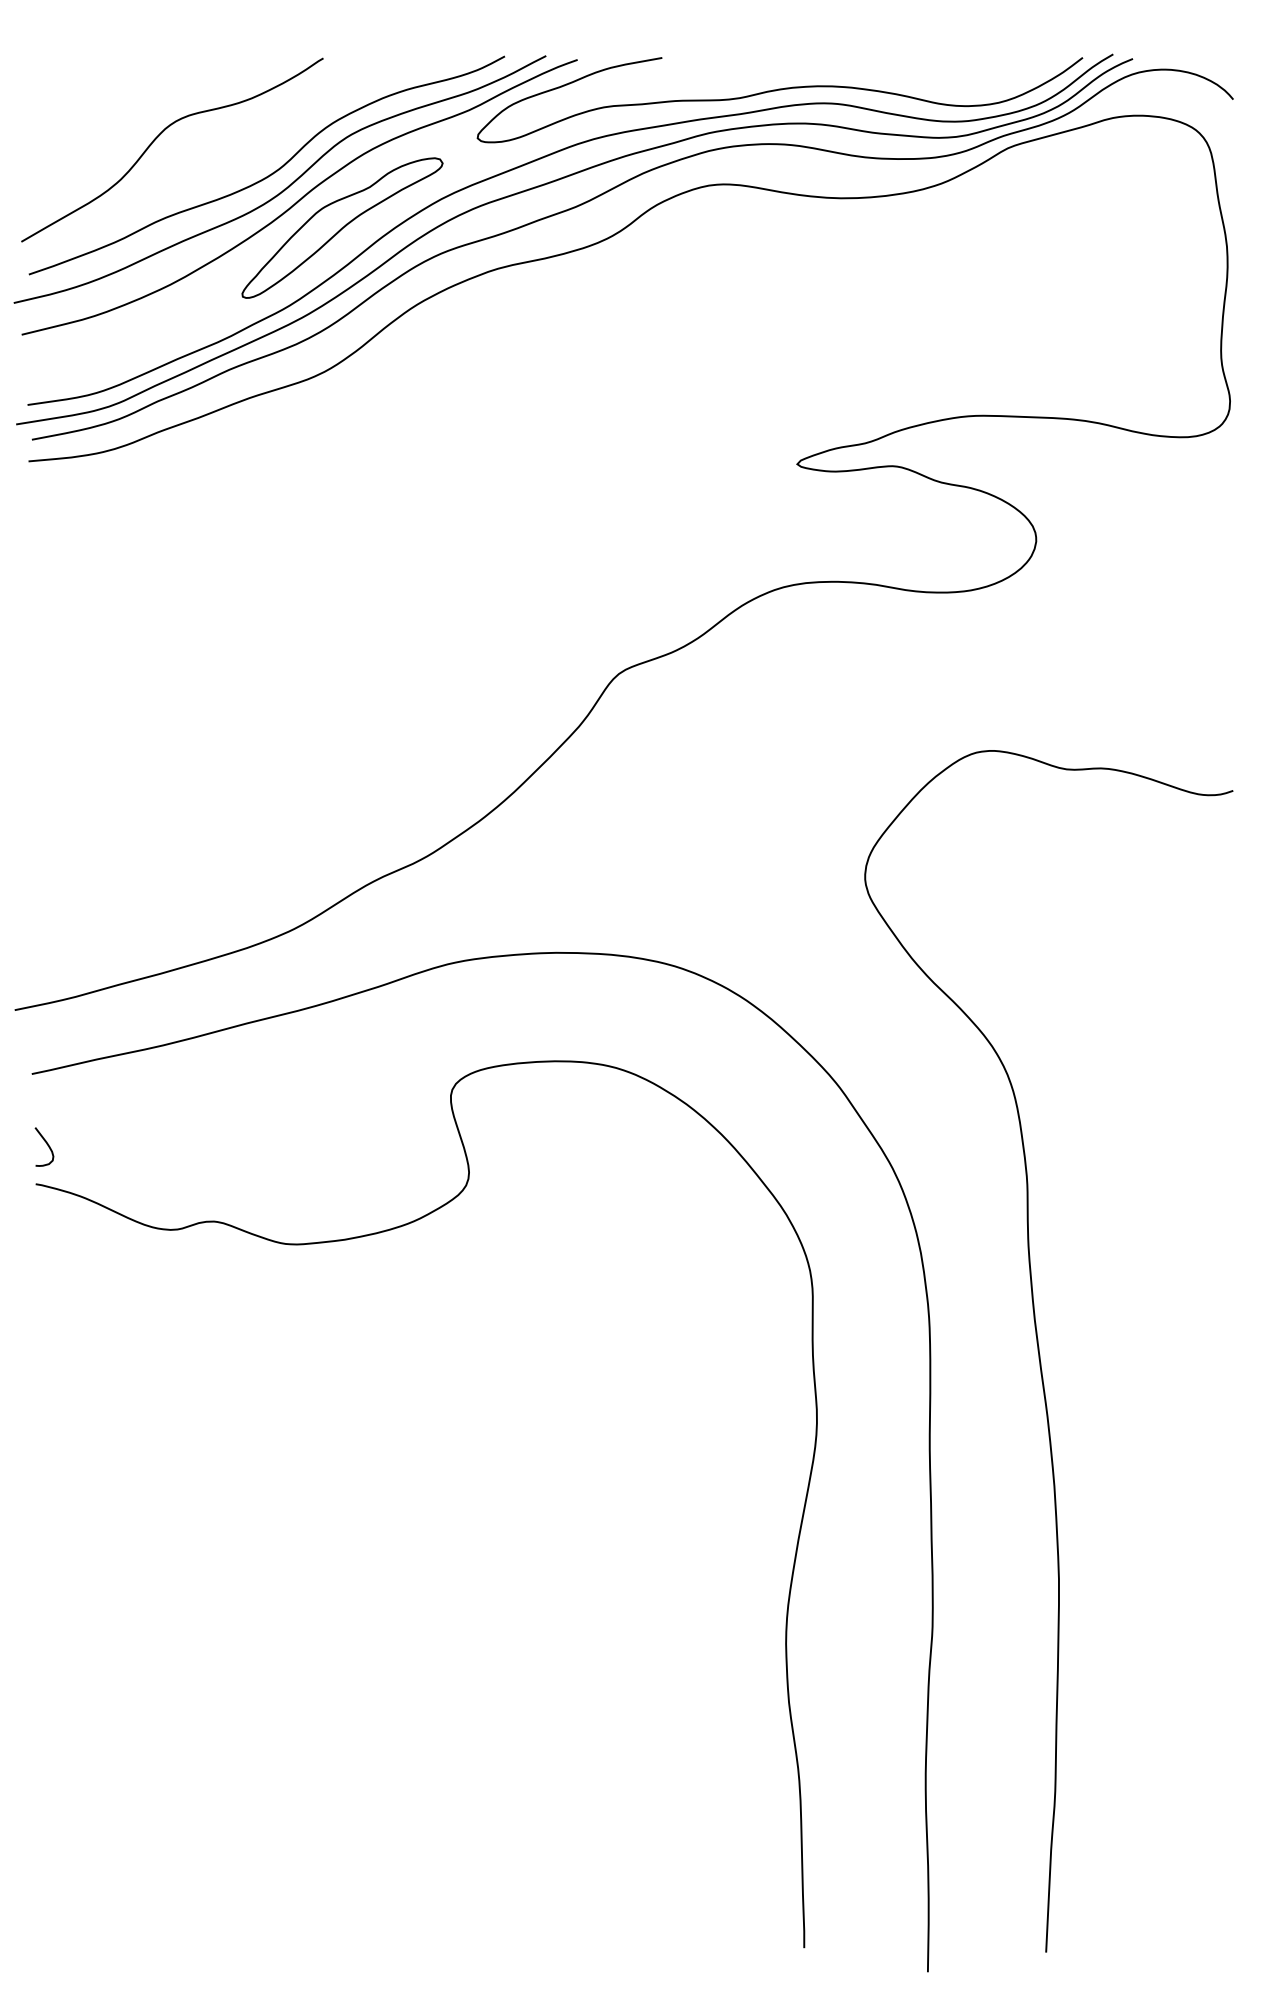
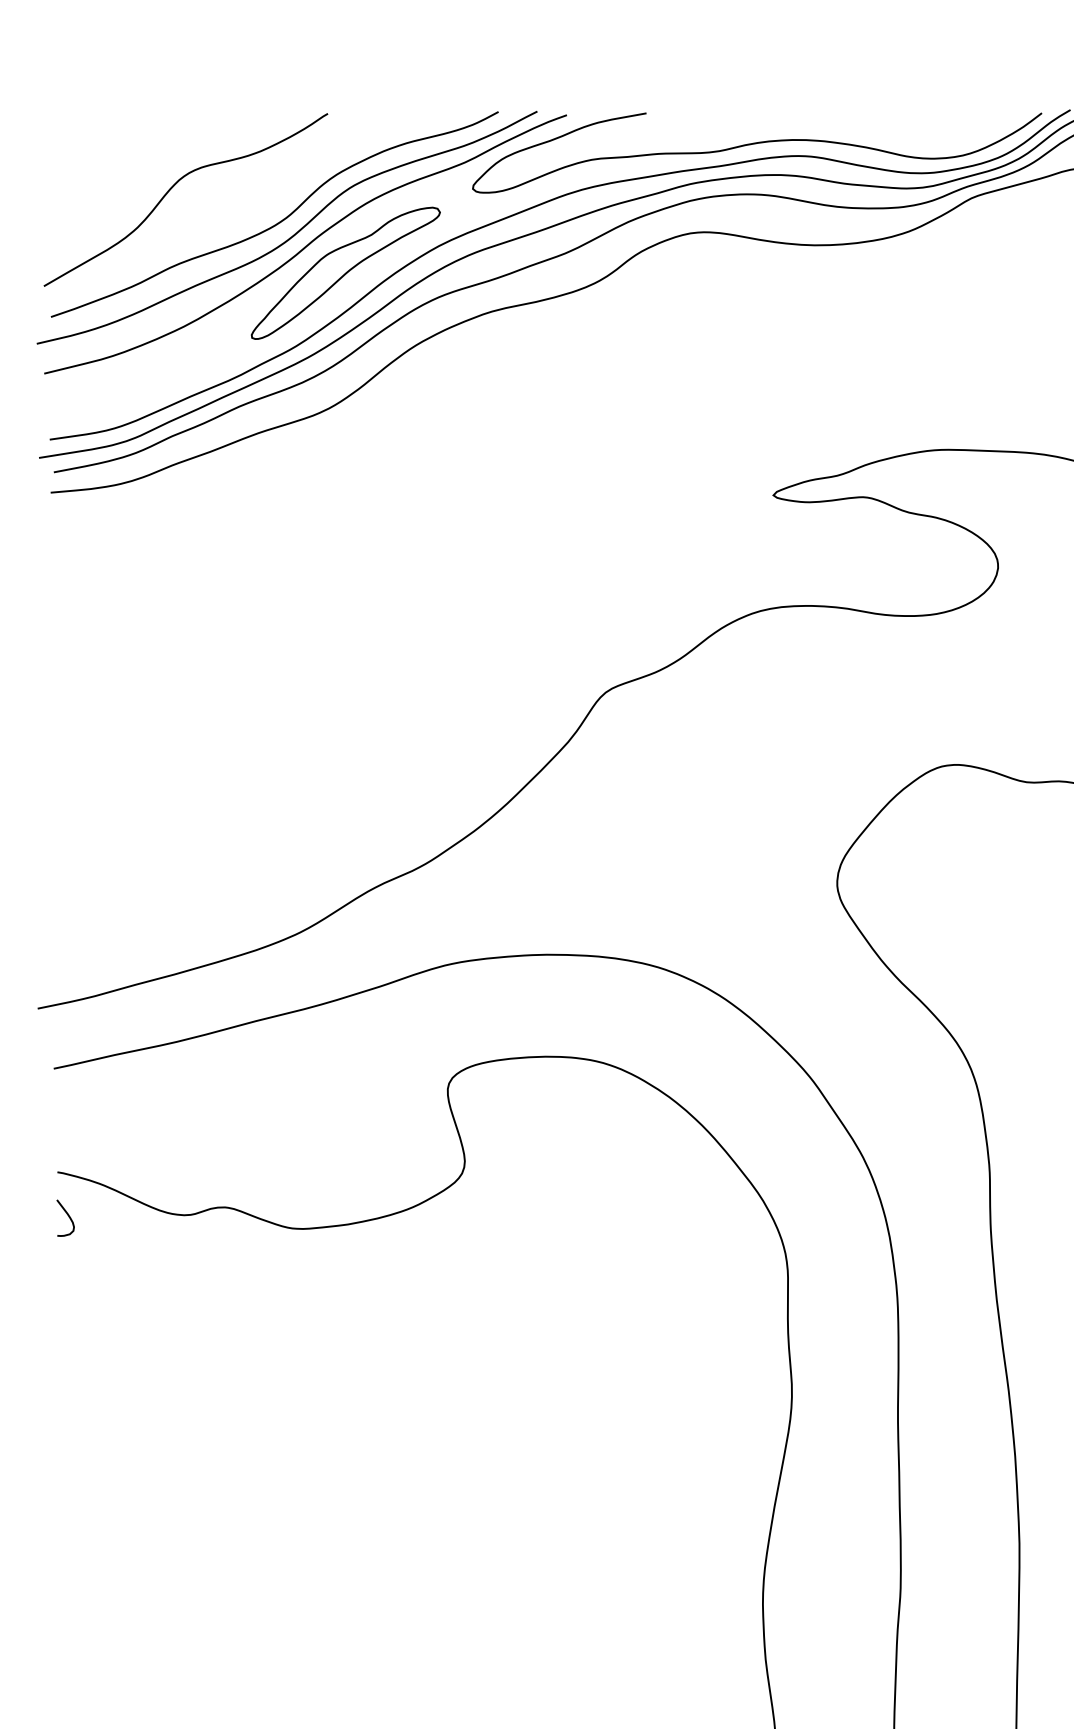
curve: (46, 1144) -> (67, 1215), moved

